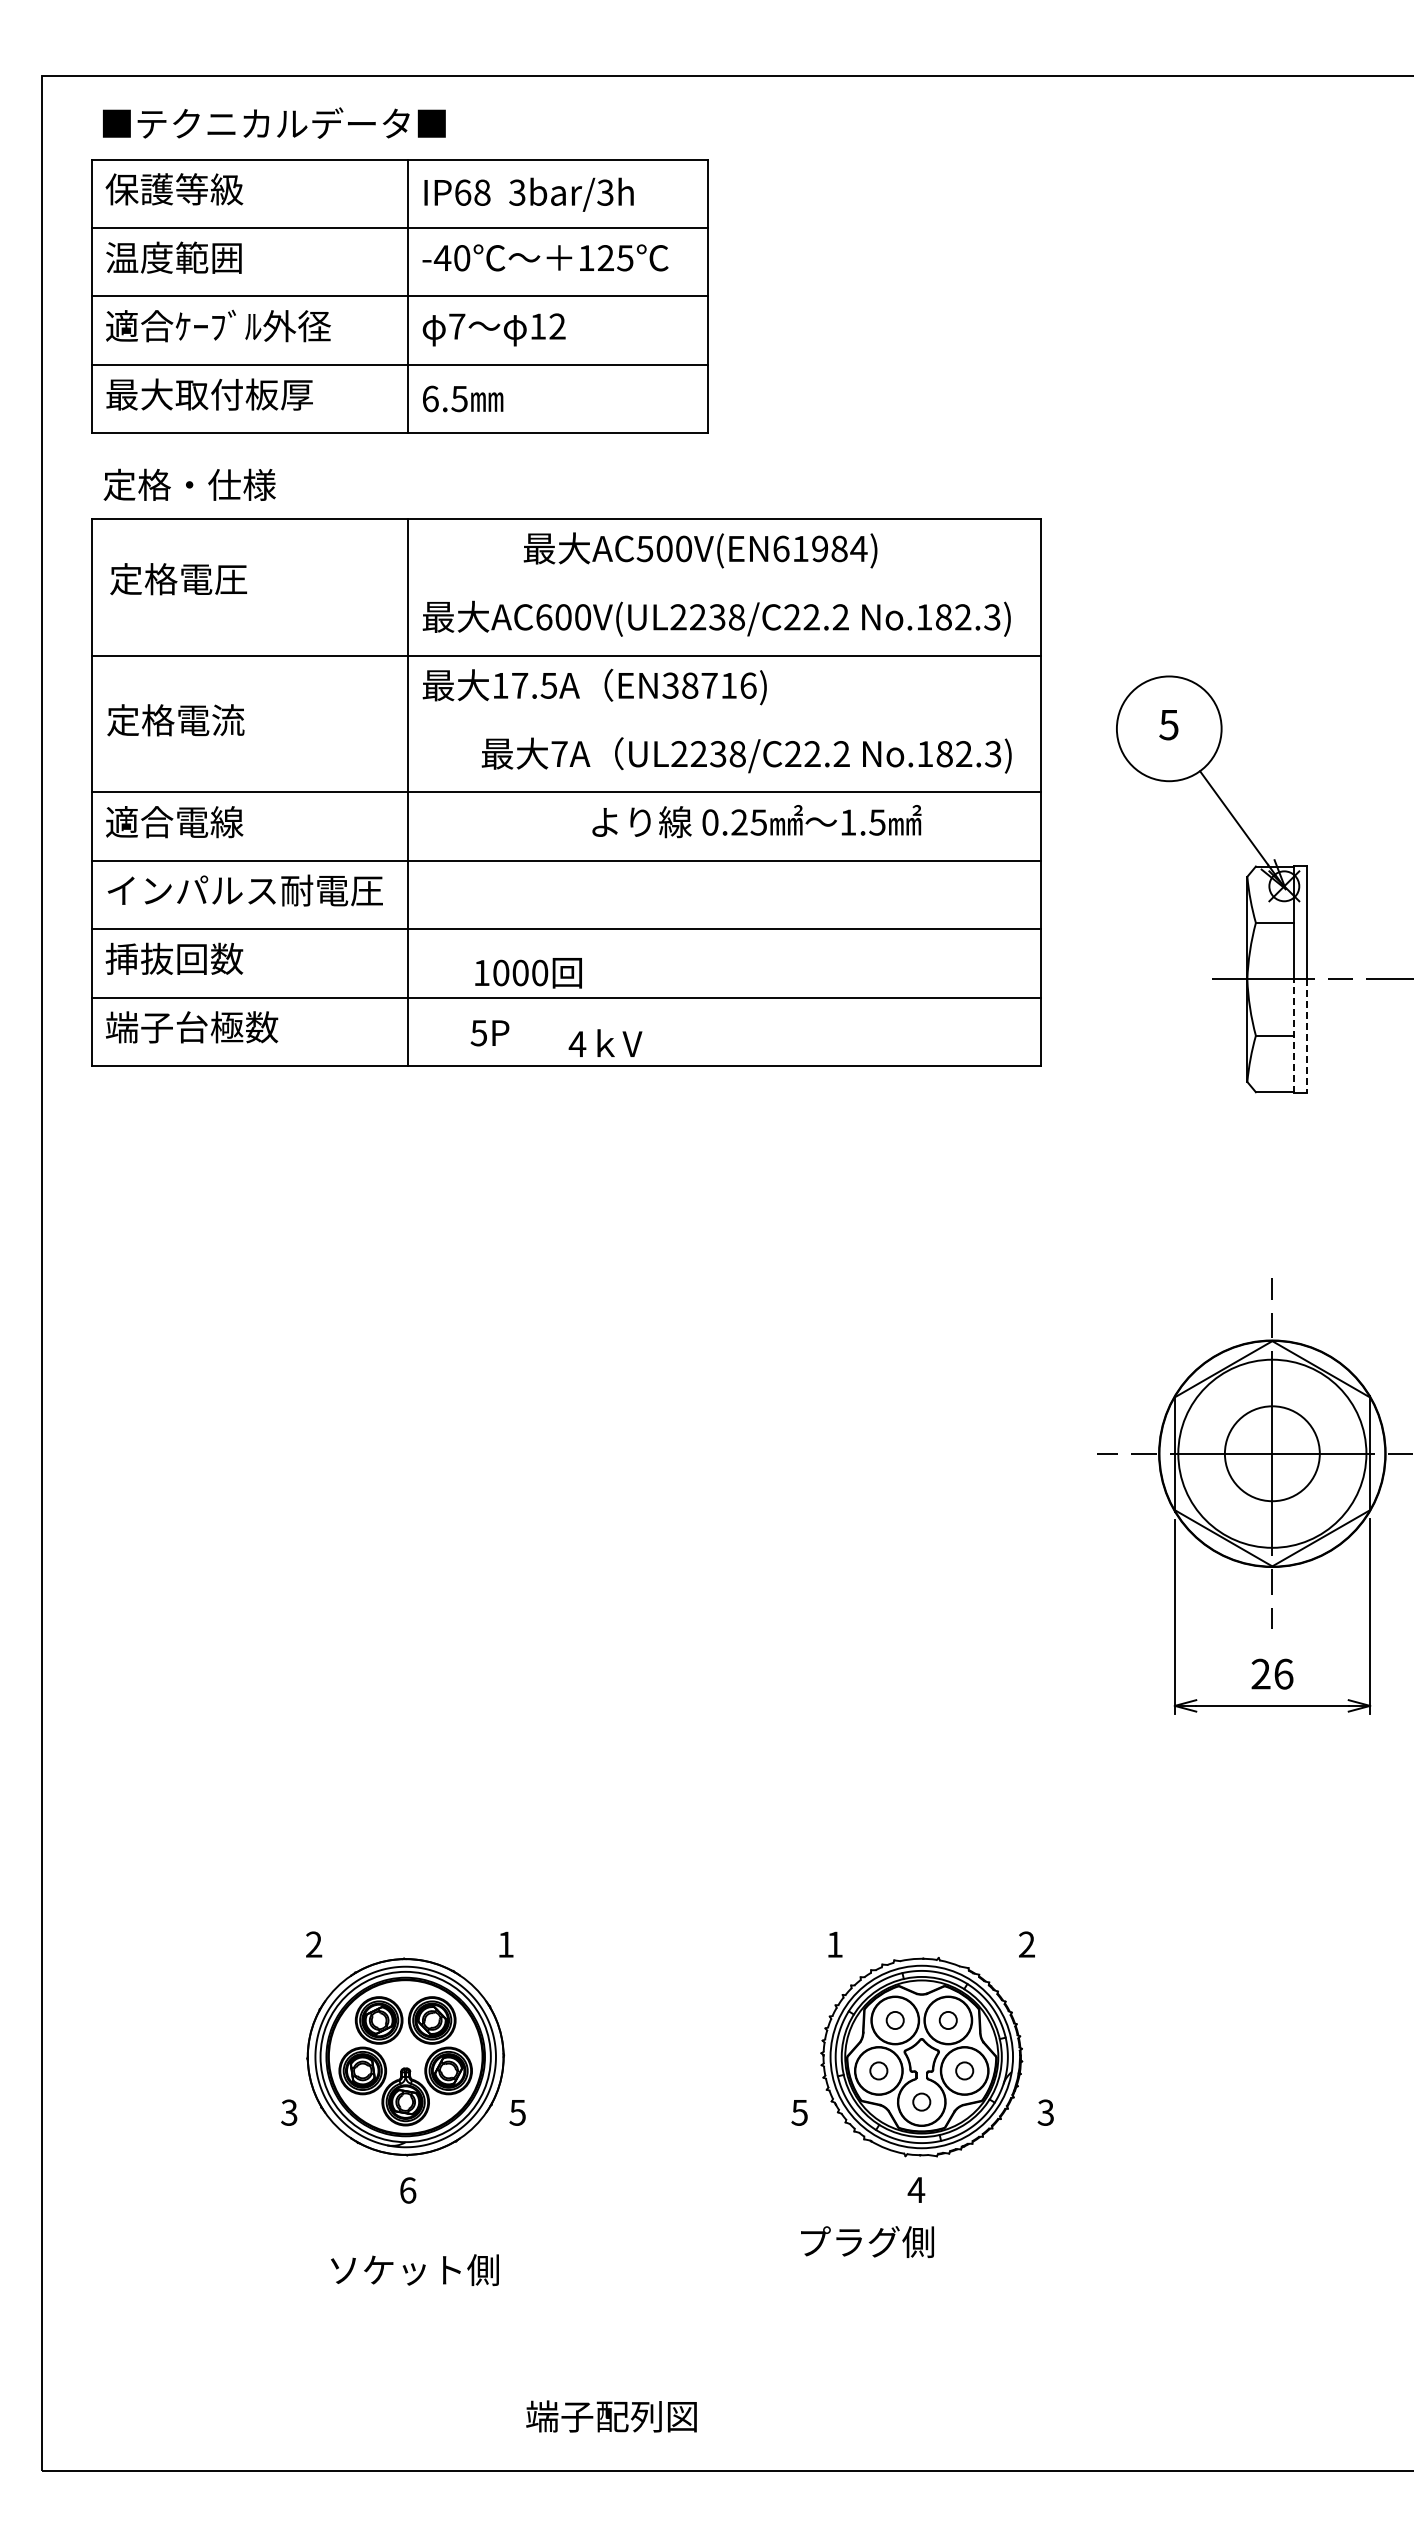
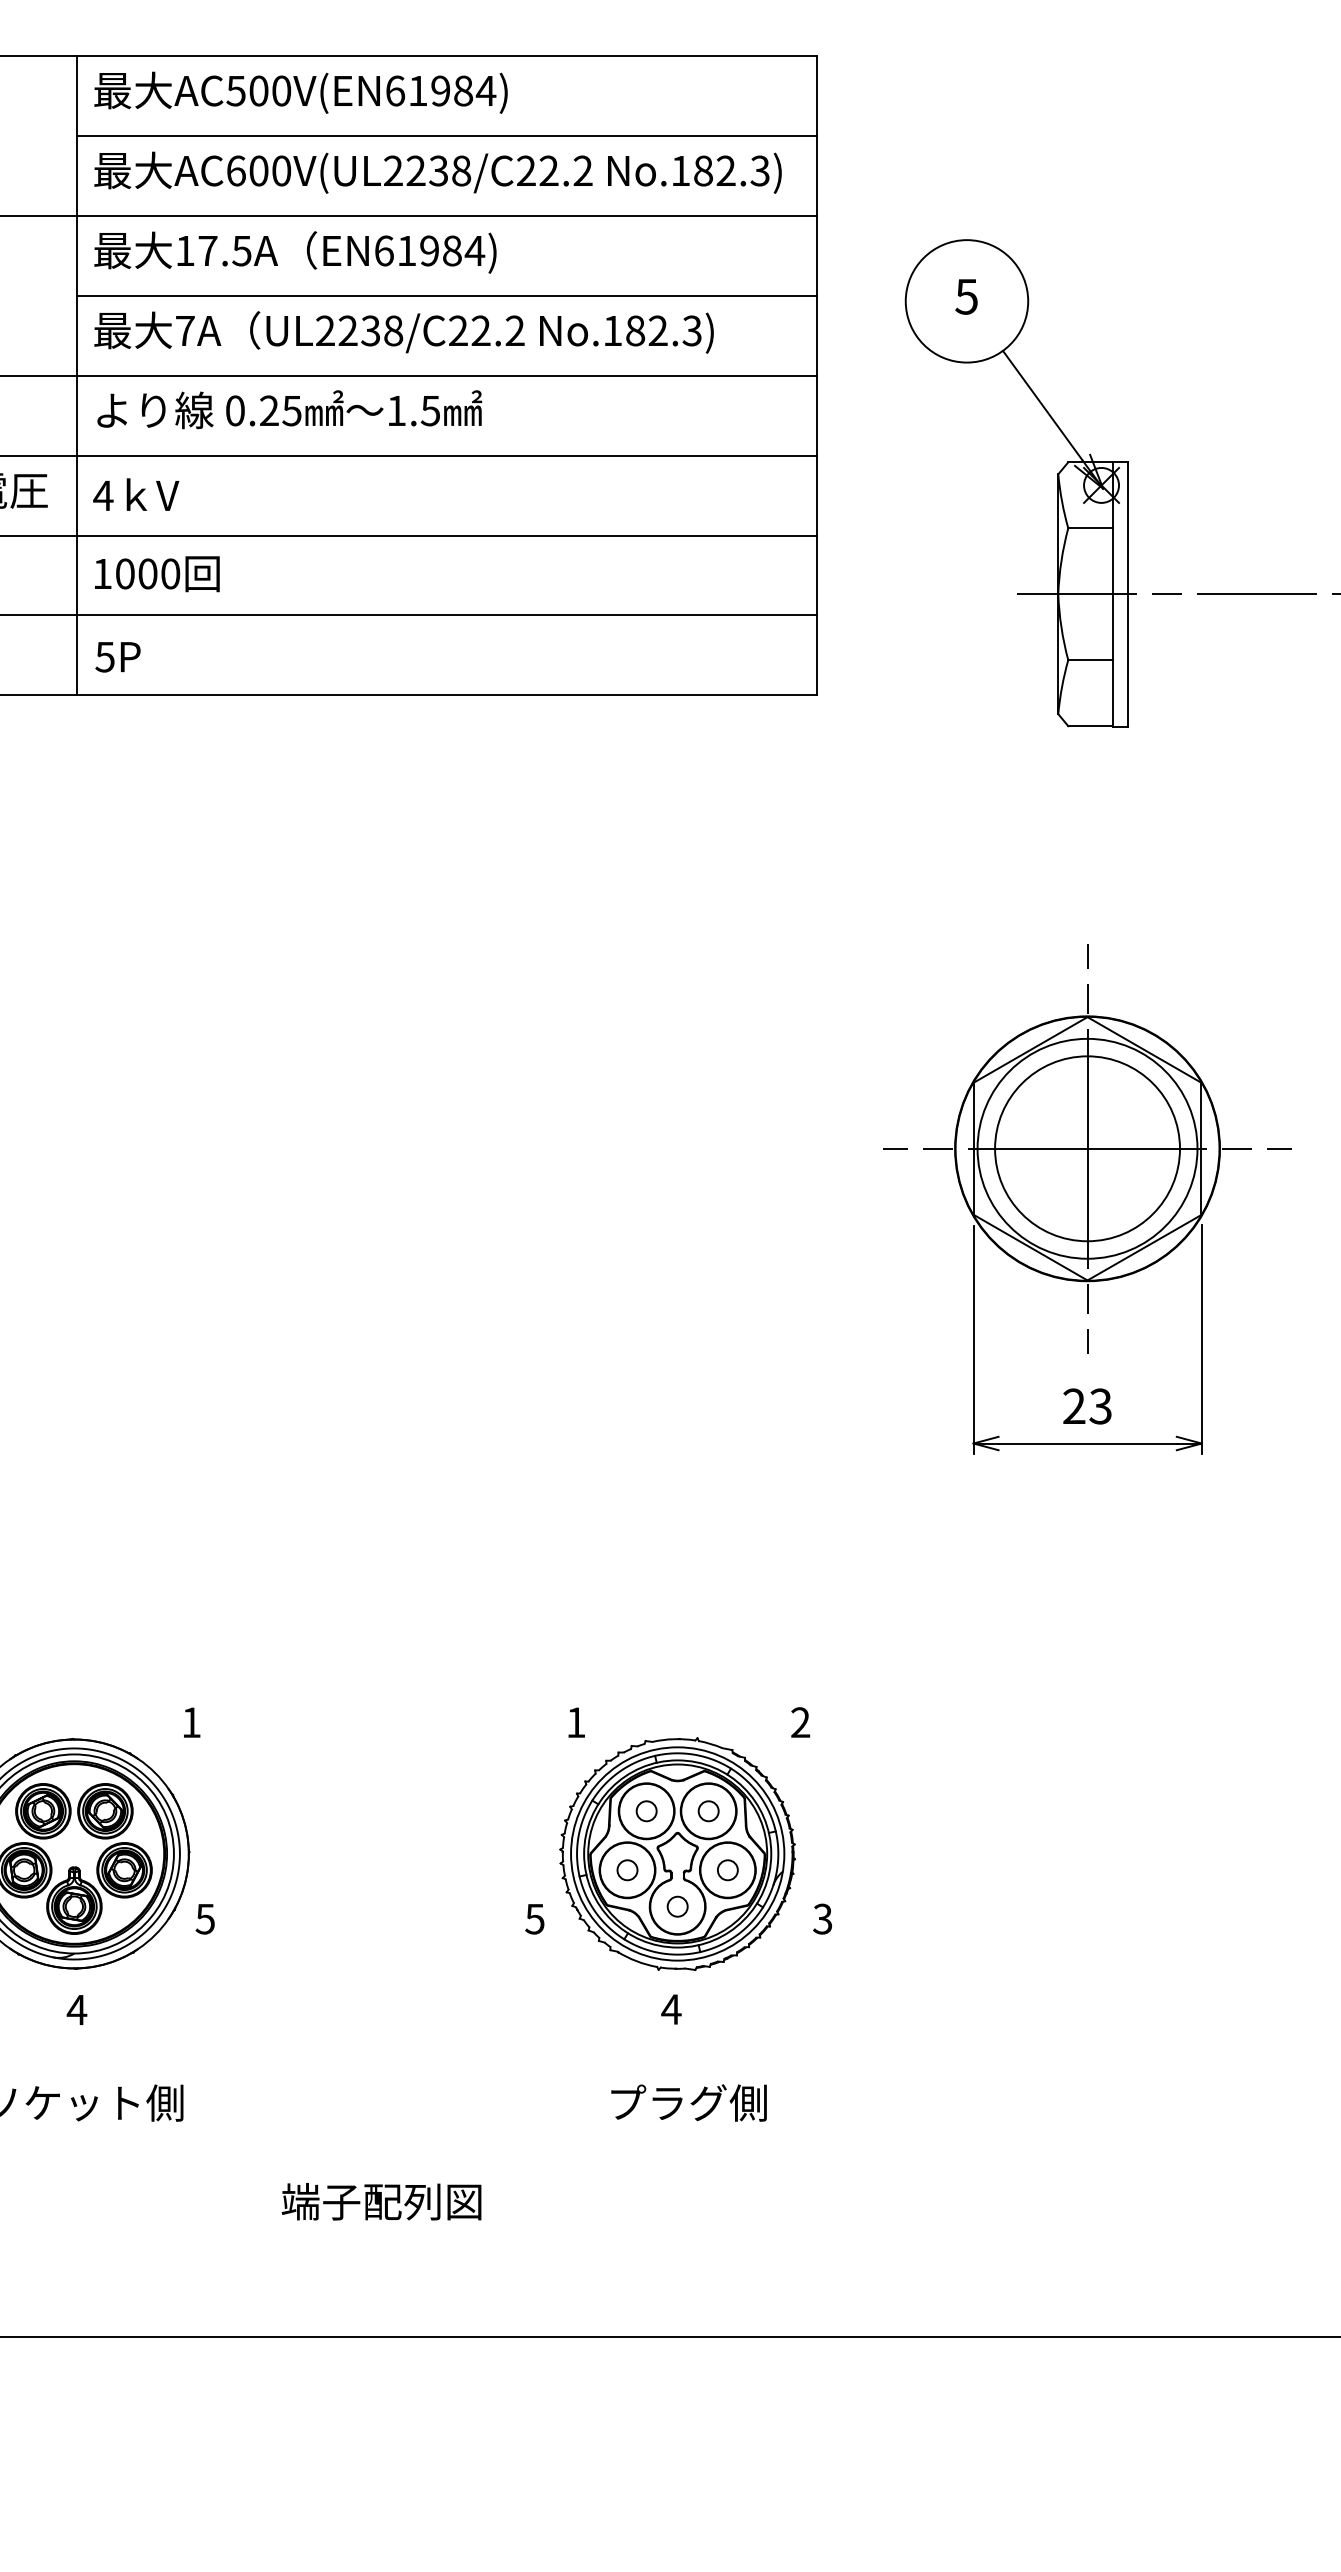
text: (700, 550) -> (300, 92), moved
line: (724, 587) -> (447, 136), added
text: (709, 685) -> (429, 250), EN38716) -> EN61984)
line: (724, 723) -> (447, 295), added
text: (746, 755) -> (403, 332), moved
text: (756, 821) -> (289, 409), moved
text: (528, 973) -> (157, 574), moved
text: (489, 1033) -> (117, 657), moved
line: (1294, 1036) -> (1113, 661), dashed -> solid
line: (1307, 1036) -> (1128, 661), dashed -> solid
text: (605, 1042) -> (136, 493), moved
circle: (1272, 1453) -> (1087, 1148), size x1.67
text: (1283, 1673) -> (1100, 1405), 26 -> 23
text: (407, 2190) -> (76, 2010), 6 -> 4
text: (867, 2241) -> (689, 2102), moved
text: (611, 2416) -> (381, 2201), moved

